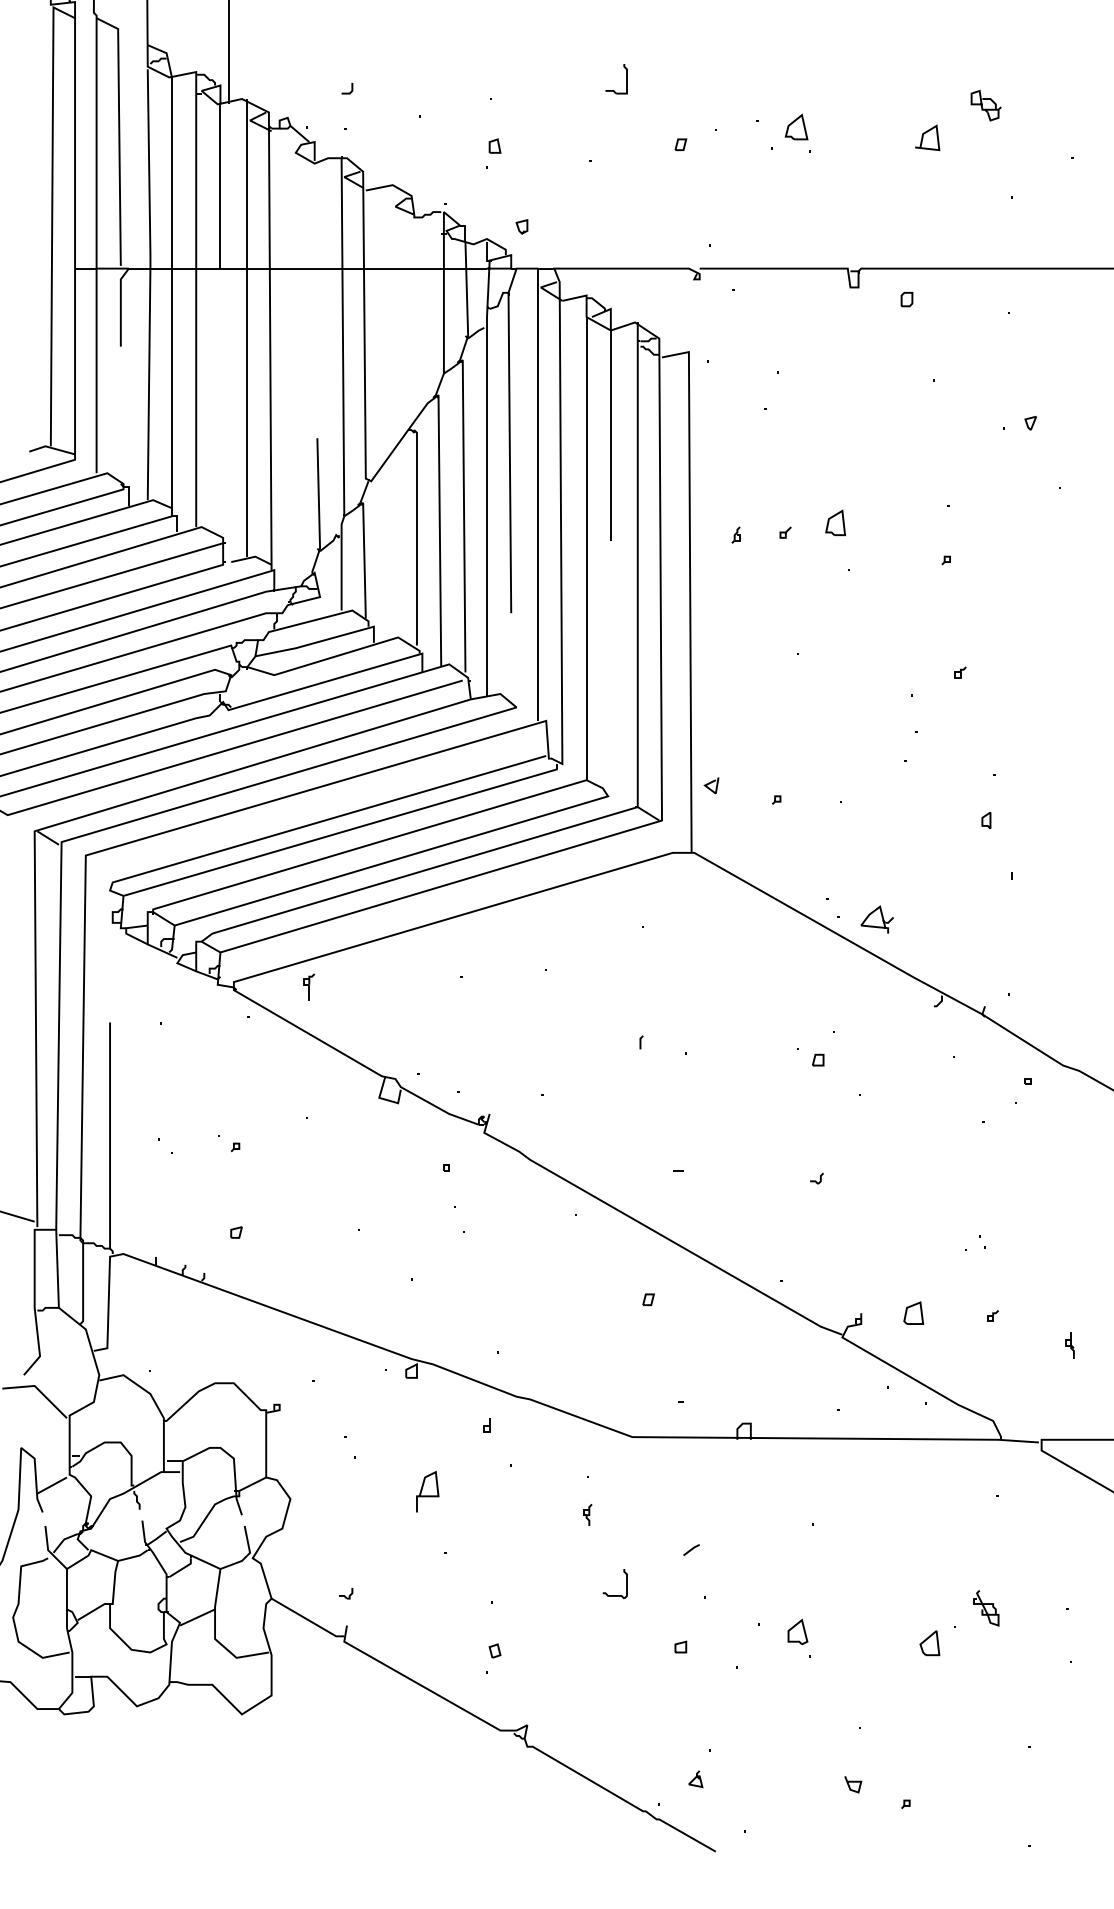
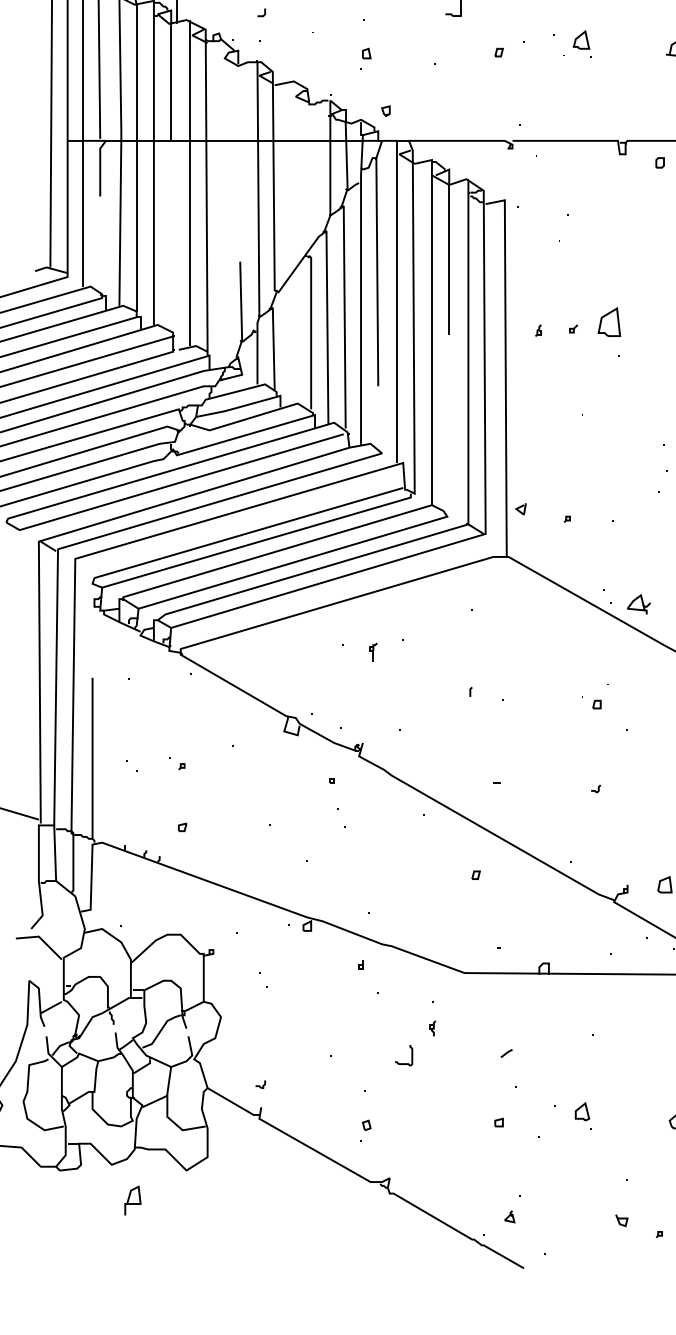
part: (835, 522) -> (609, 321), size x1.6
part: (309, 986) -> (373, 652), moved
curve: (427, 1495) -> (132, 1203), moved
part: (626, 1583) -> (411, 1055), moved

